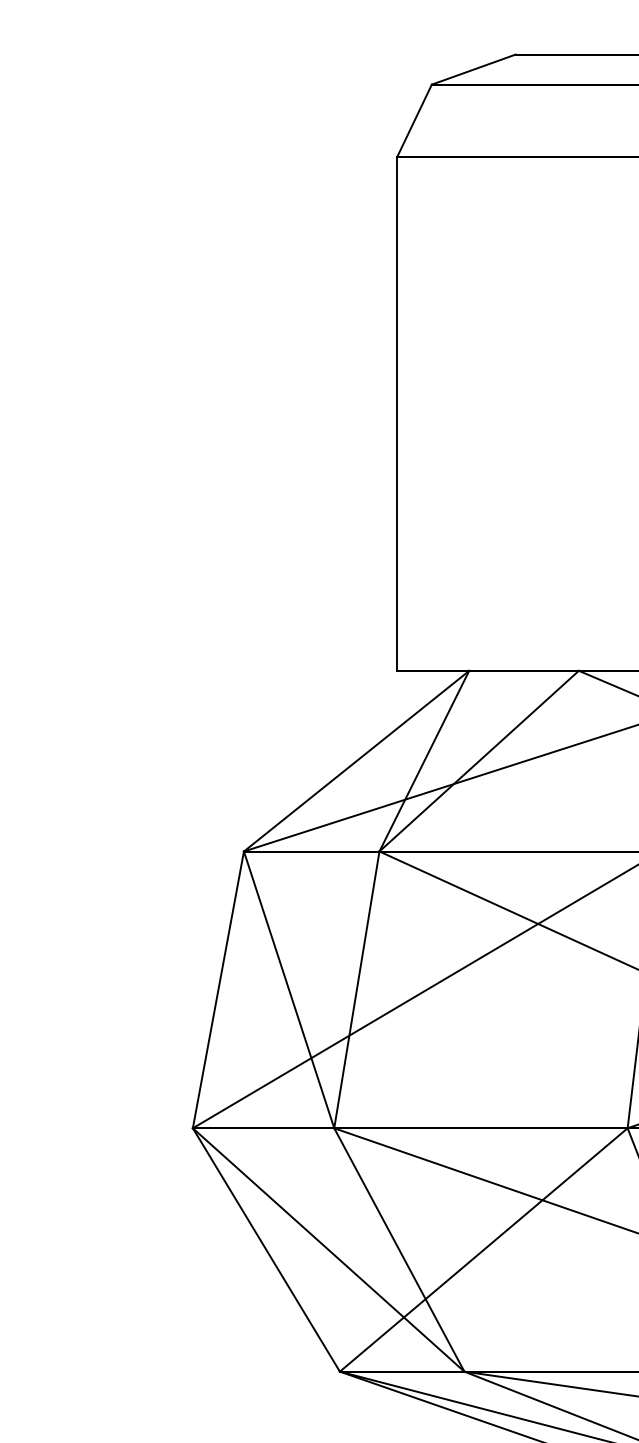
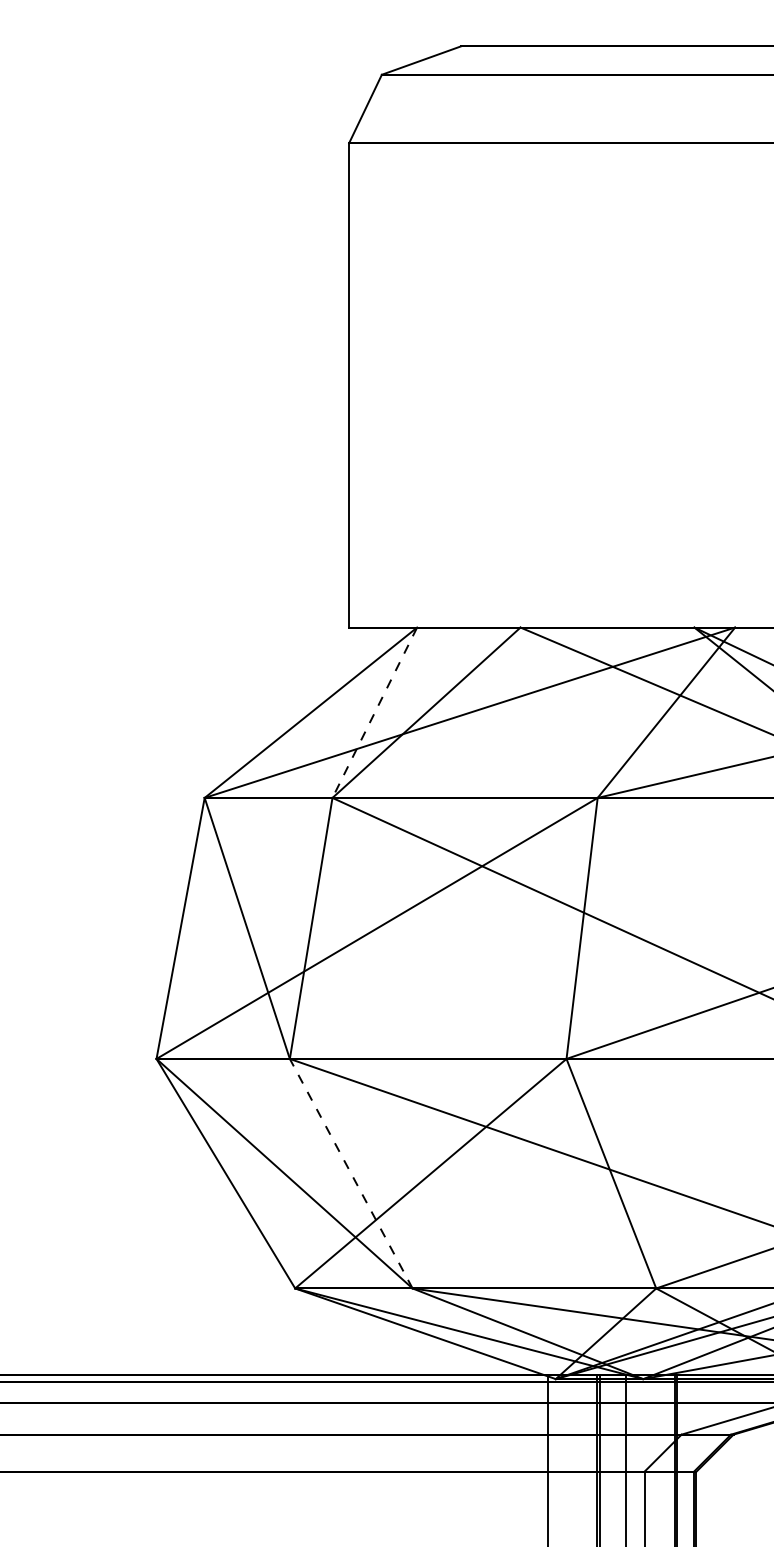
line: (424, 761) -> (374, 713), solid -> dashed
line: (399, 1249) -> (351, 1173), solid -> dashed

